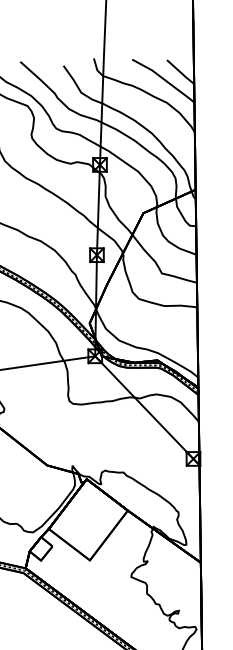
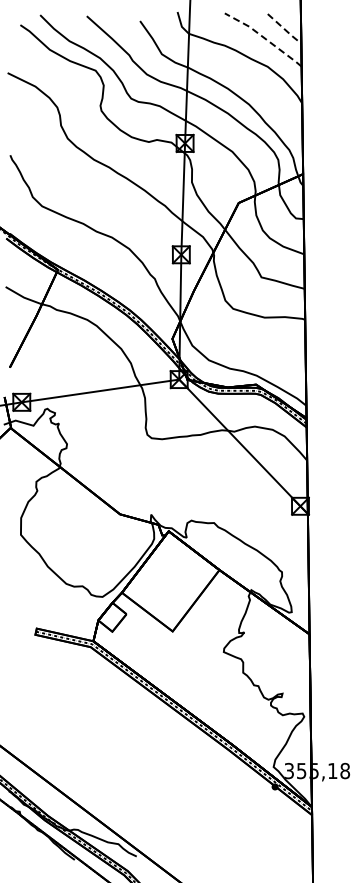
line: (181, 73) -> (285, 30), solid -> dashed
line: (164, 79) -> (264, 38), solid -> dashed

